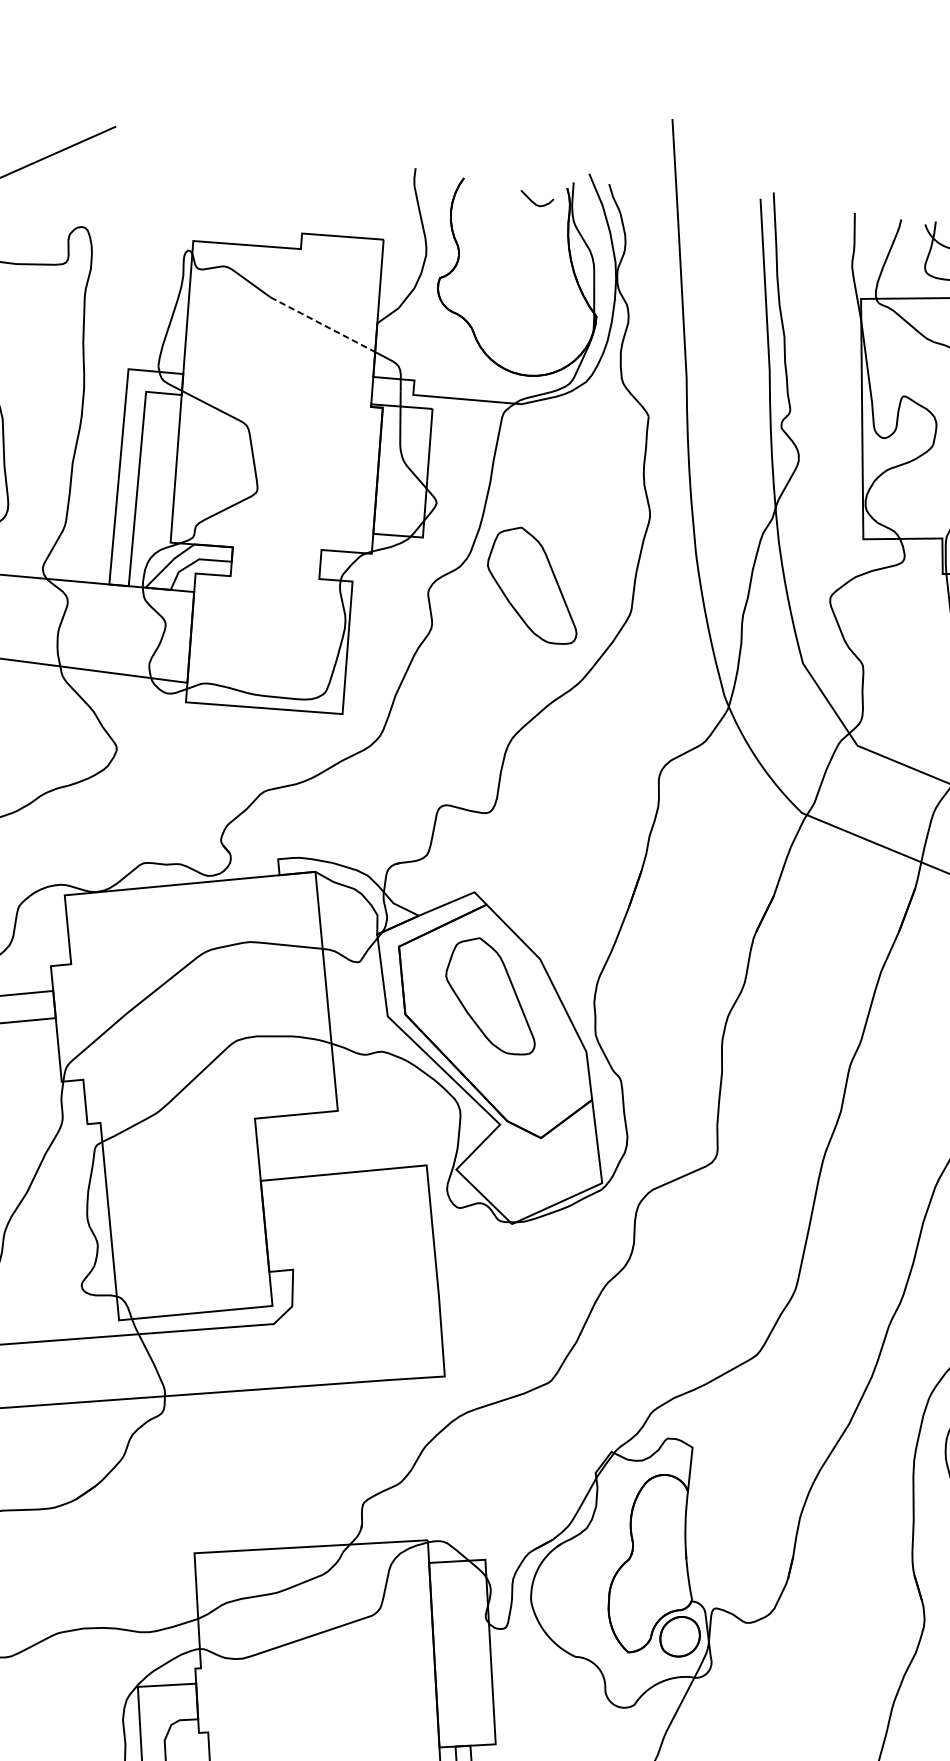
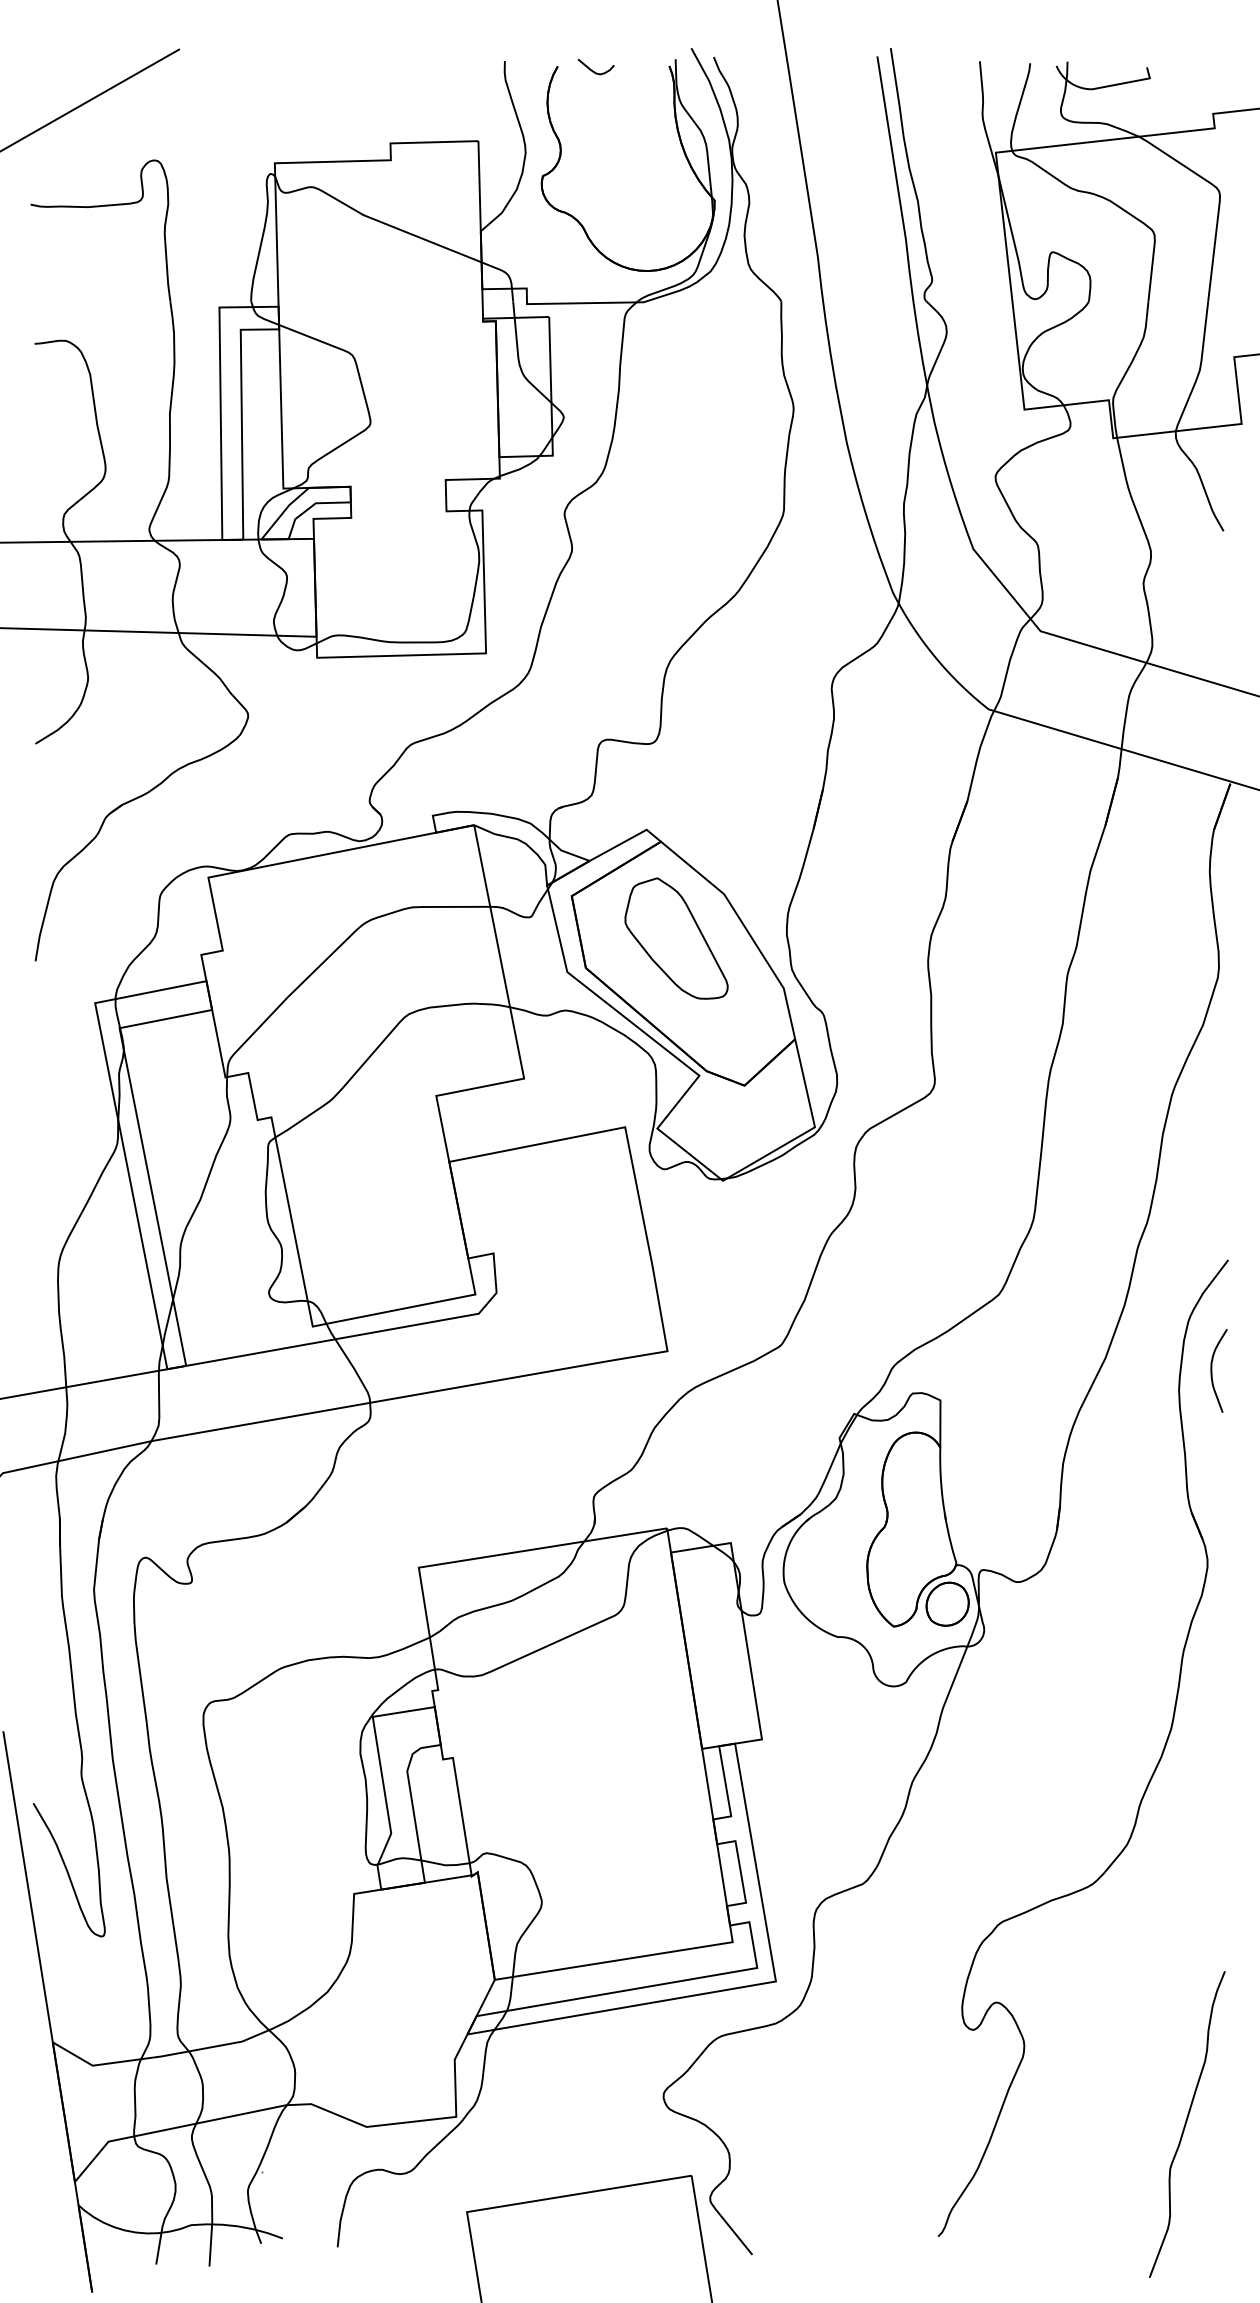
curve: (534, 202) -> (593, 70), moved
line: (322, 324) -> (422, 238), dashed -> solid
part: (533, 585) -> (676, 494), removed

